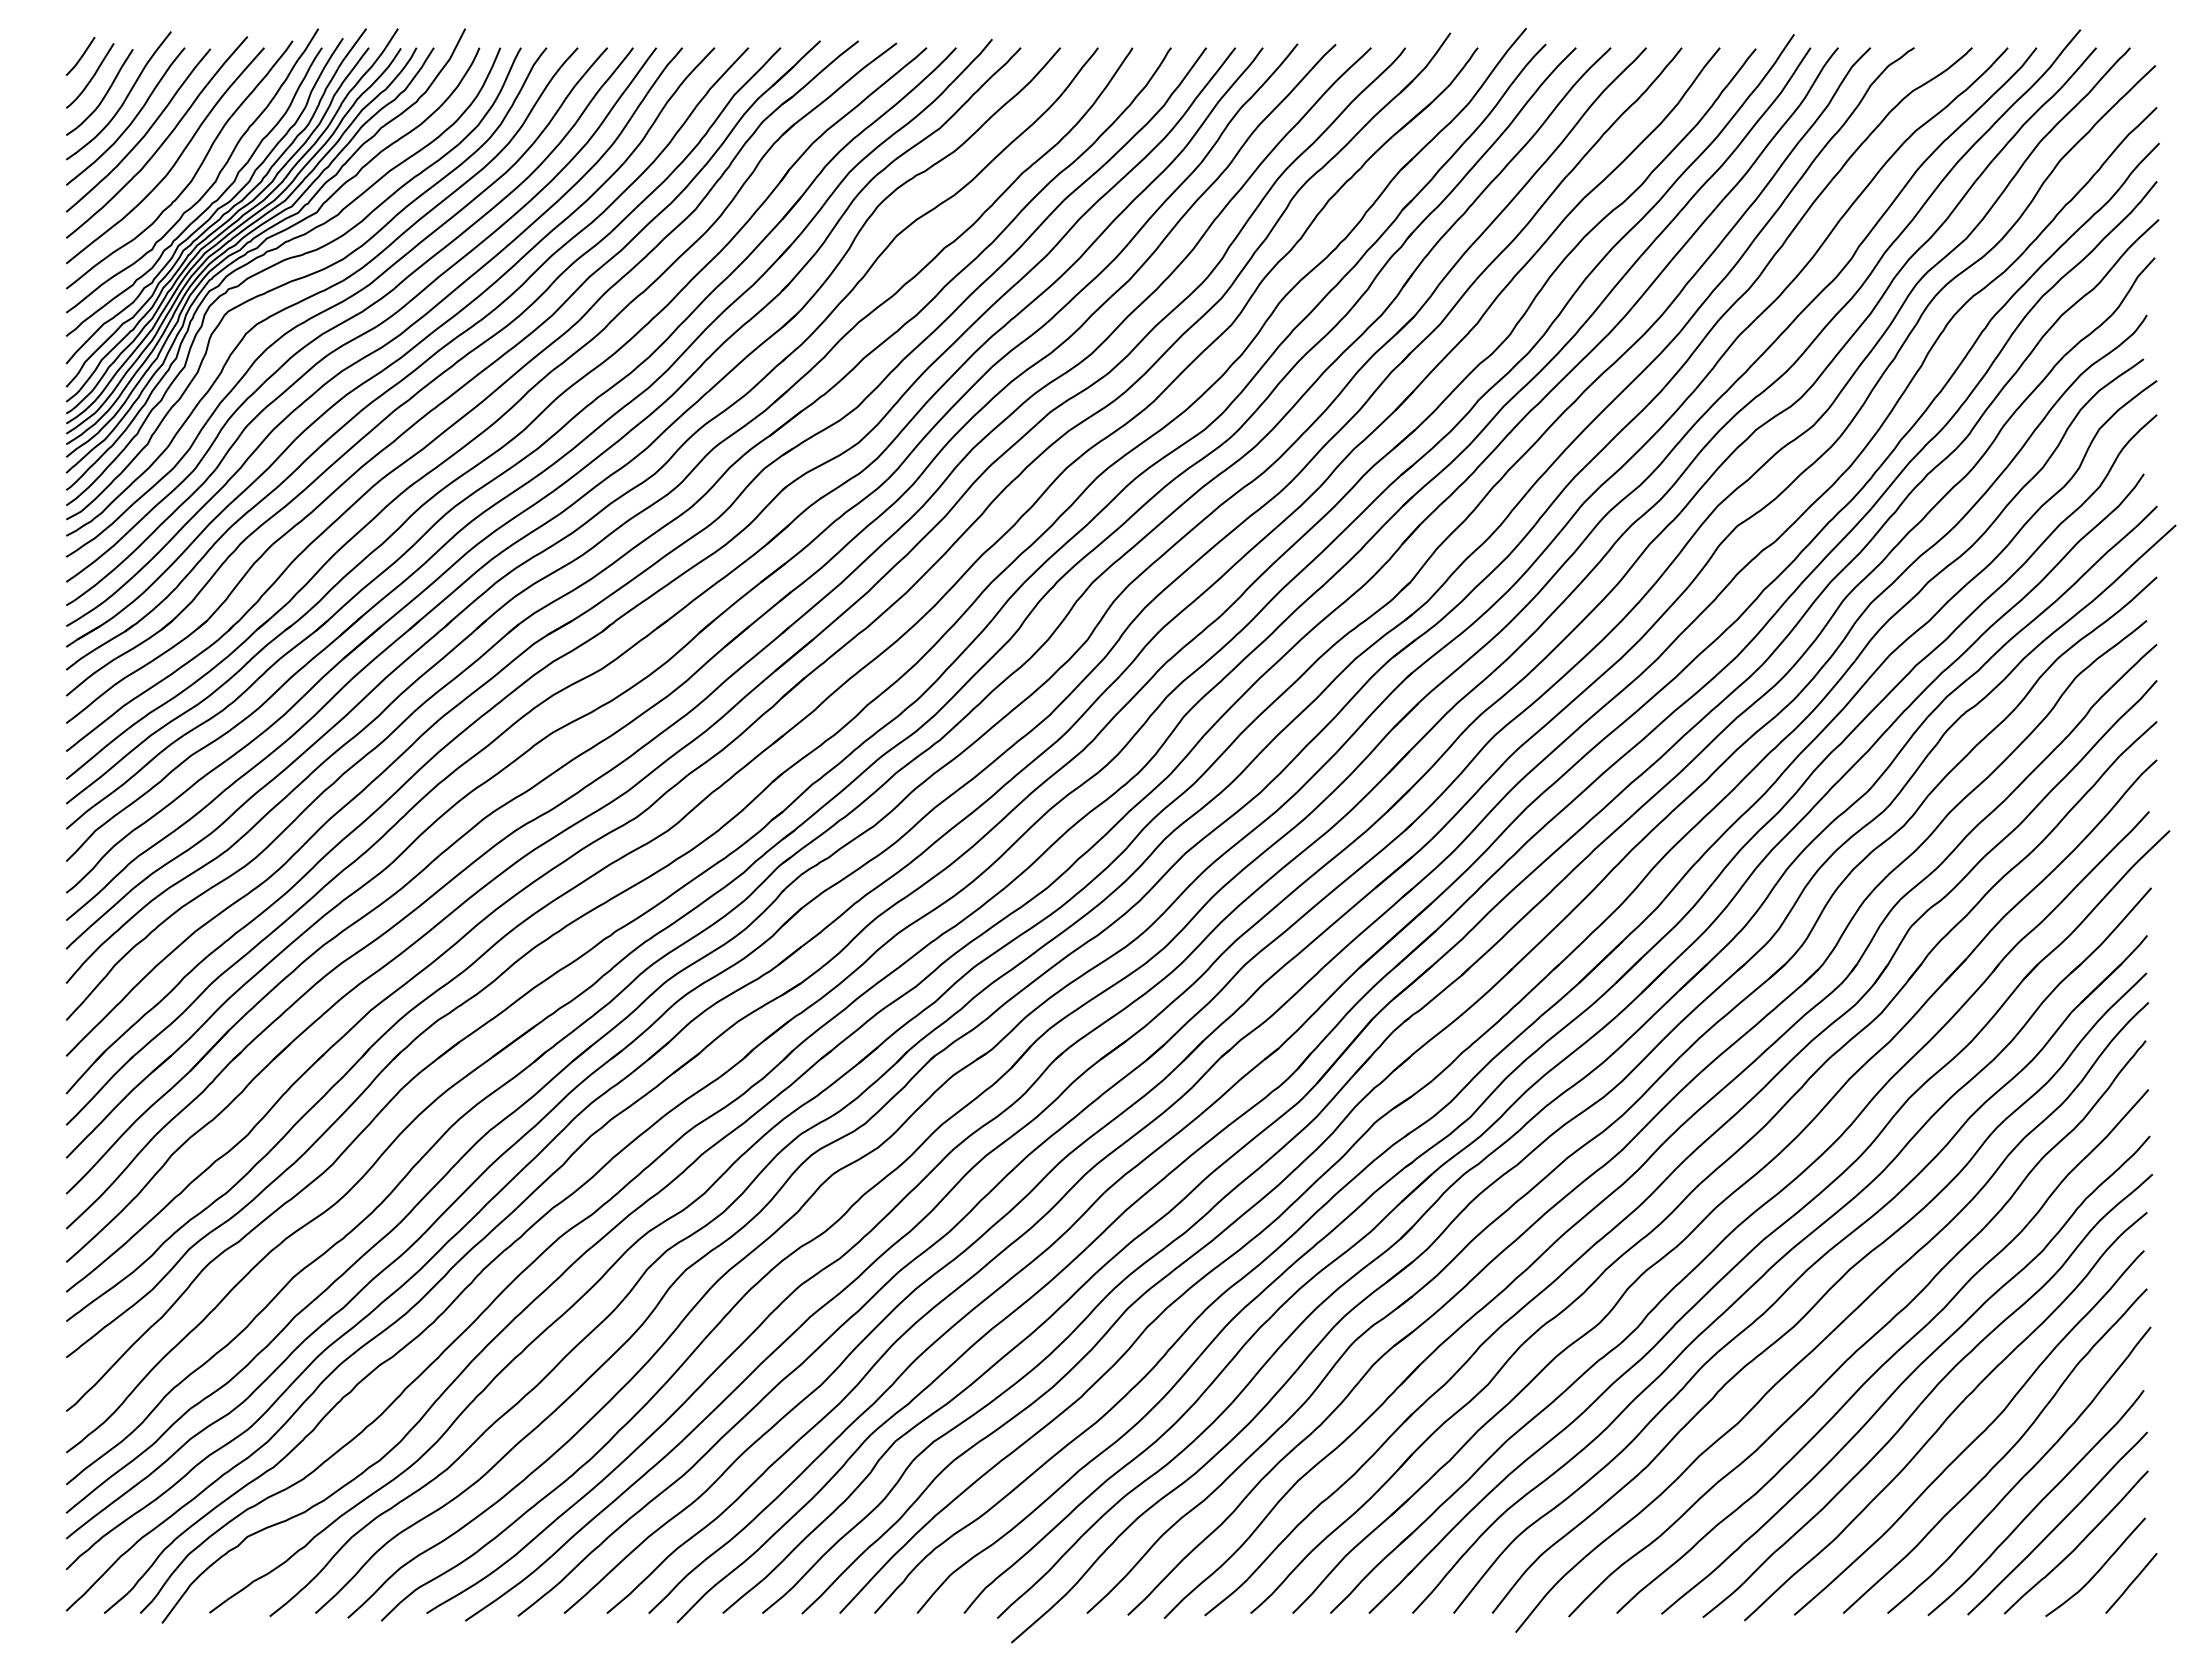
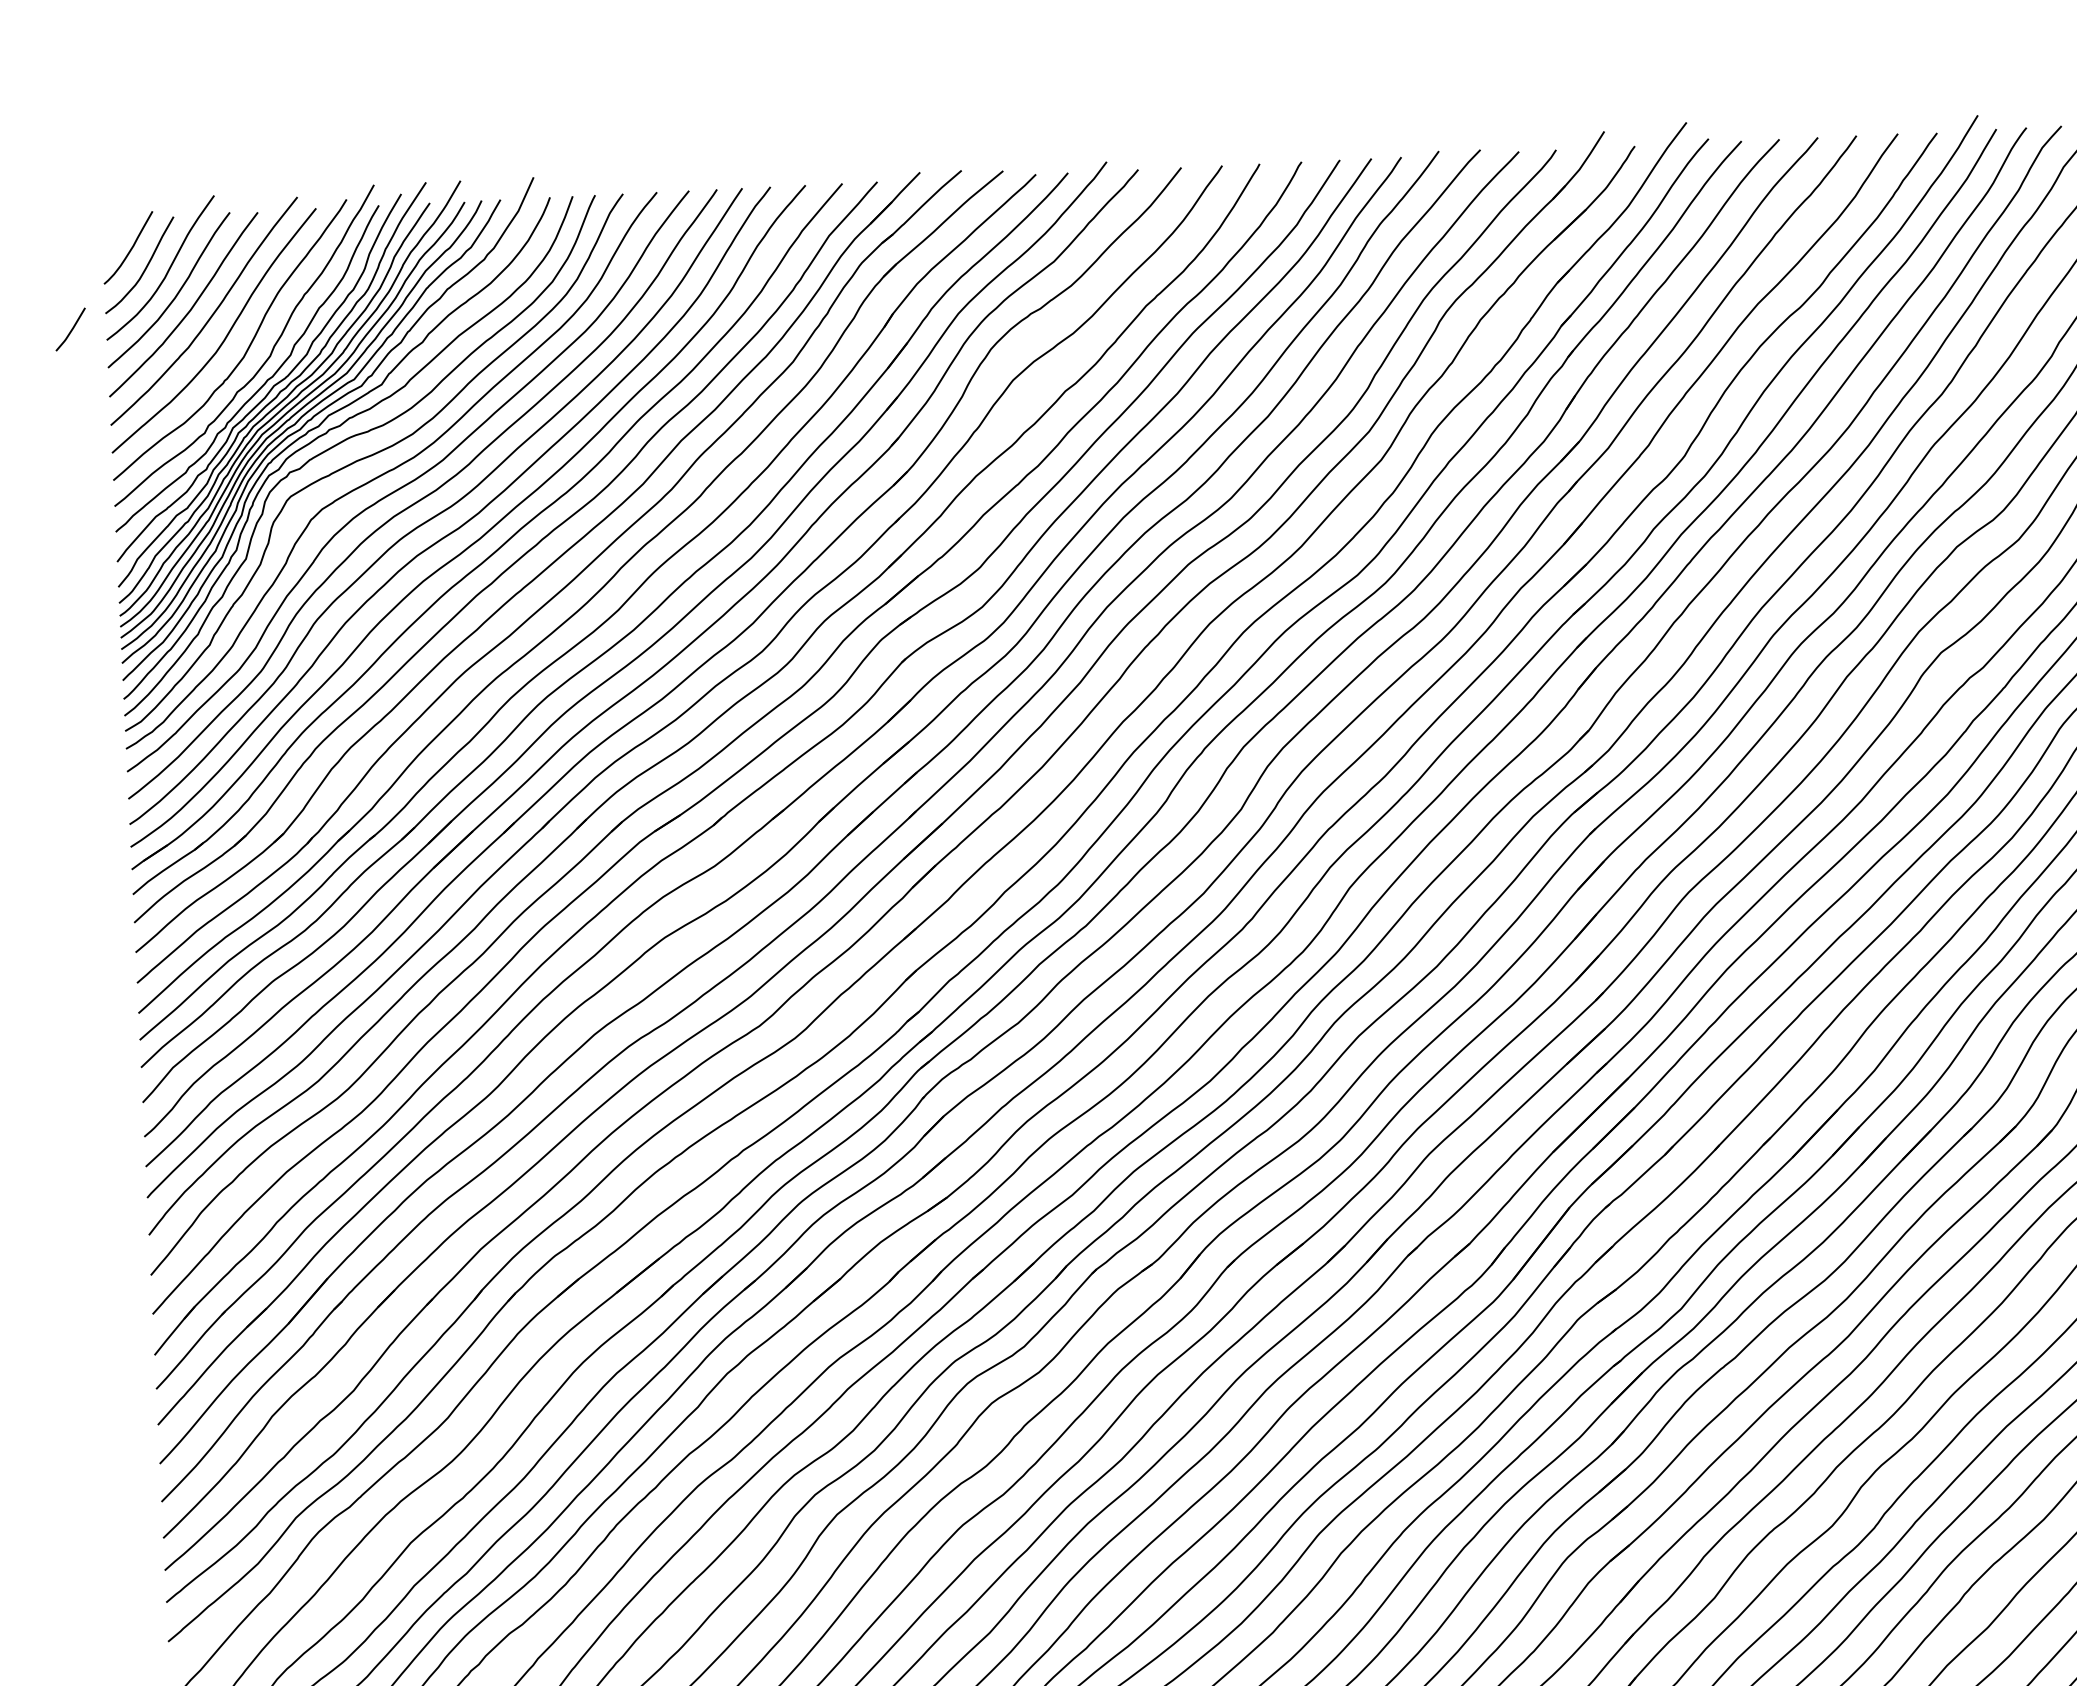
line: (81, 55) -> (71, 328), moved

